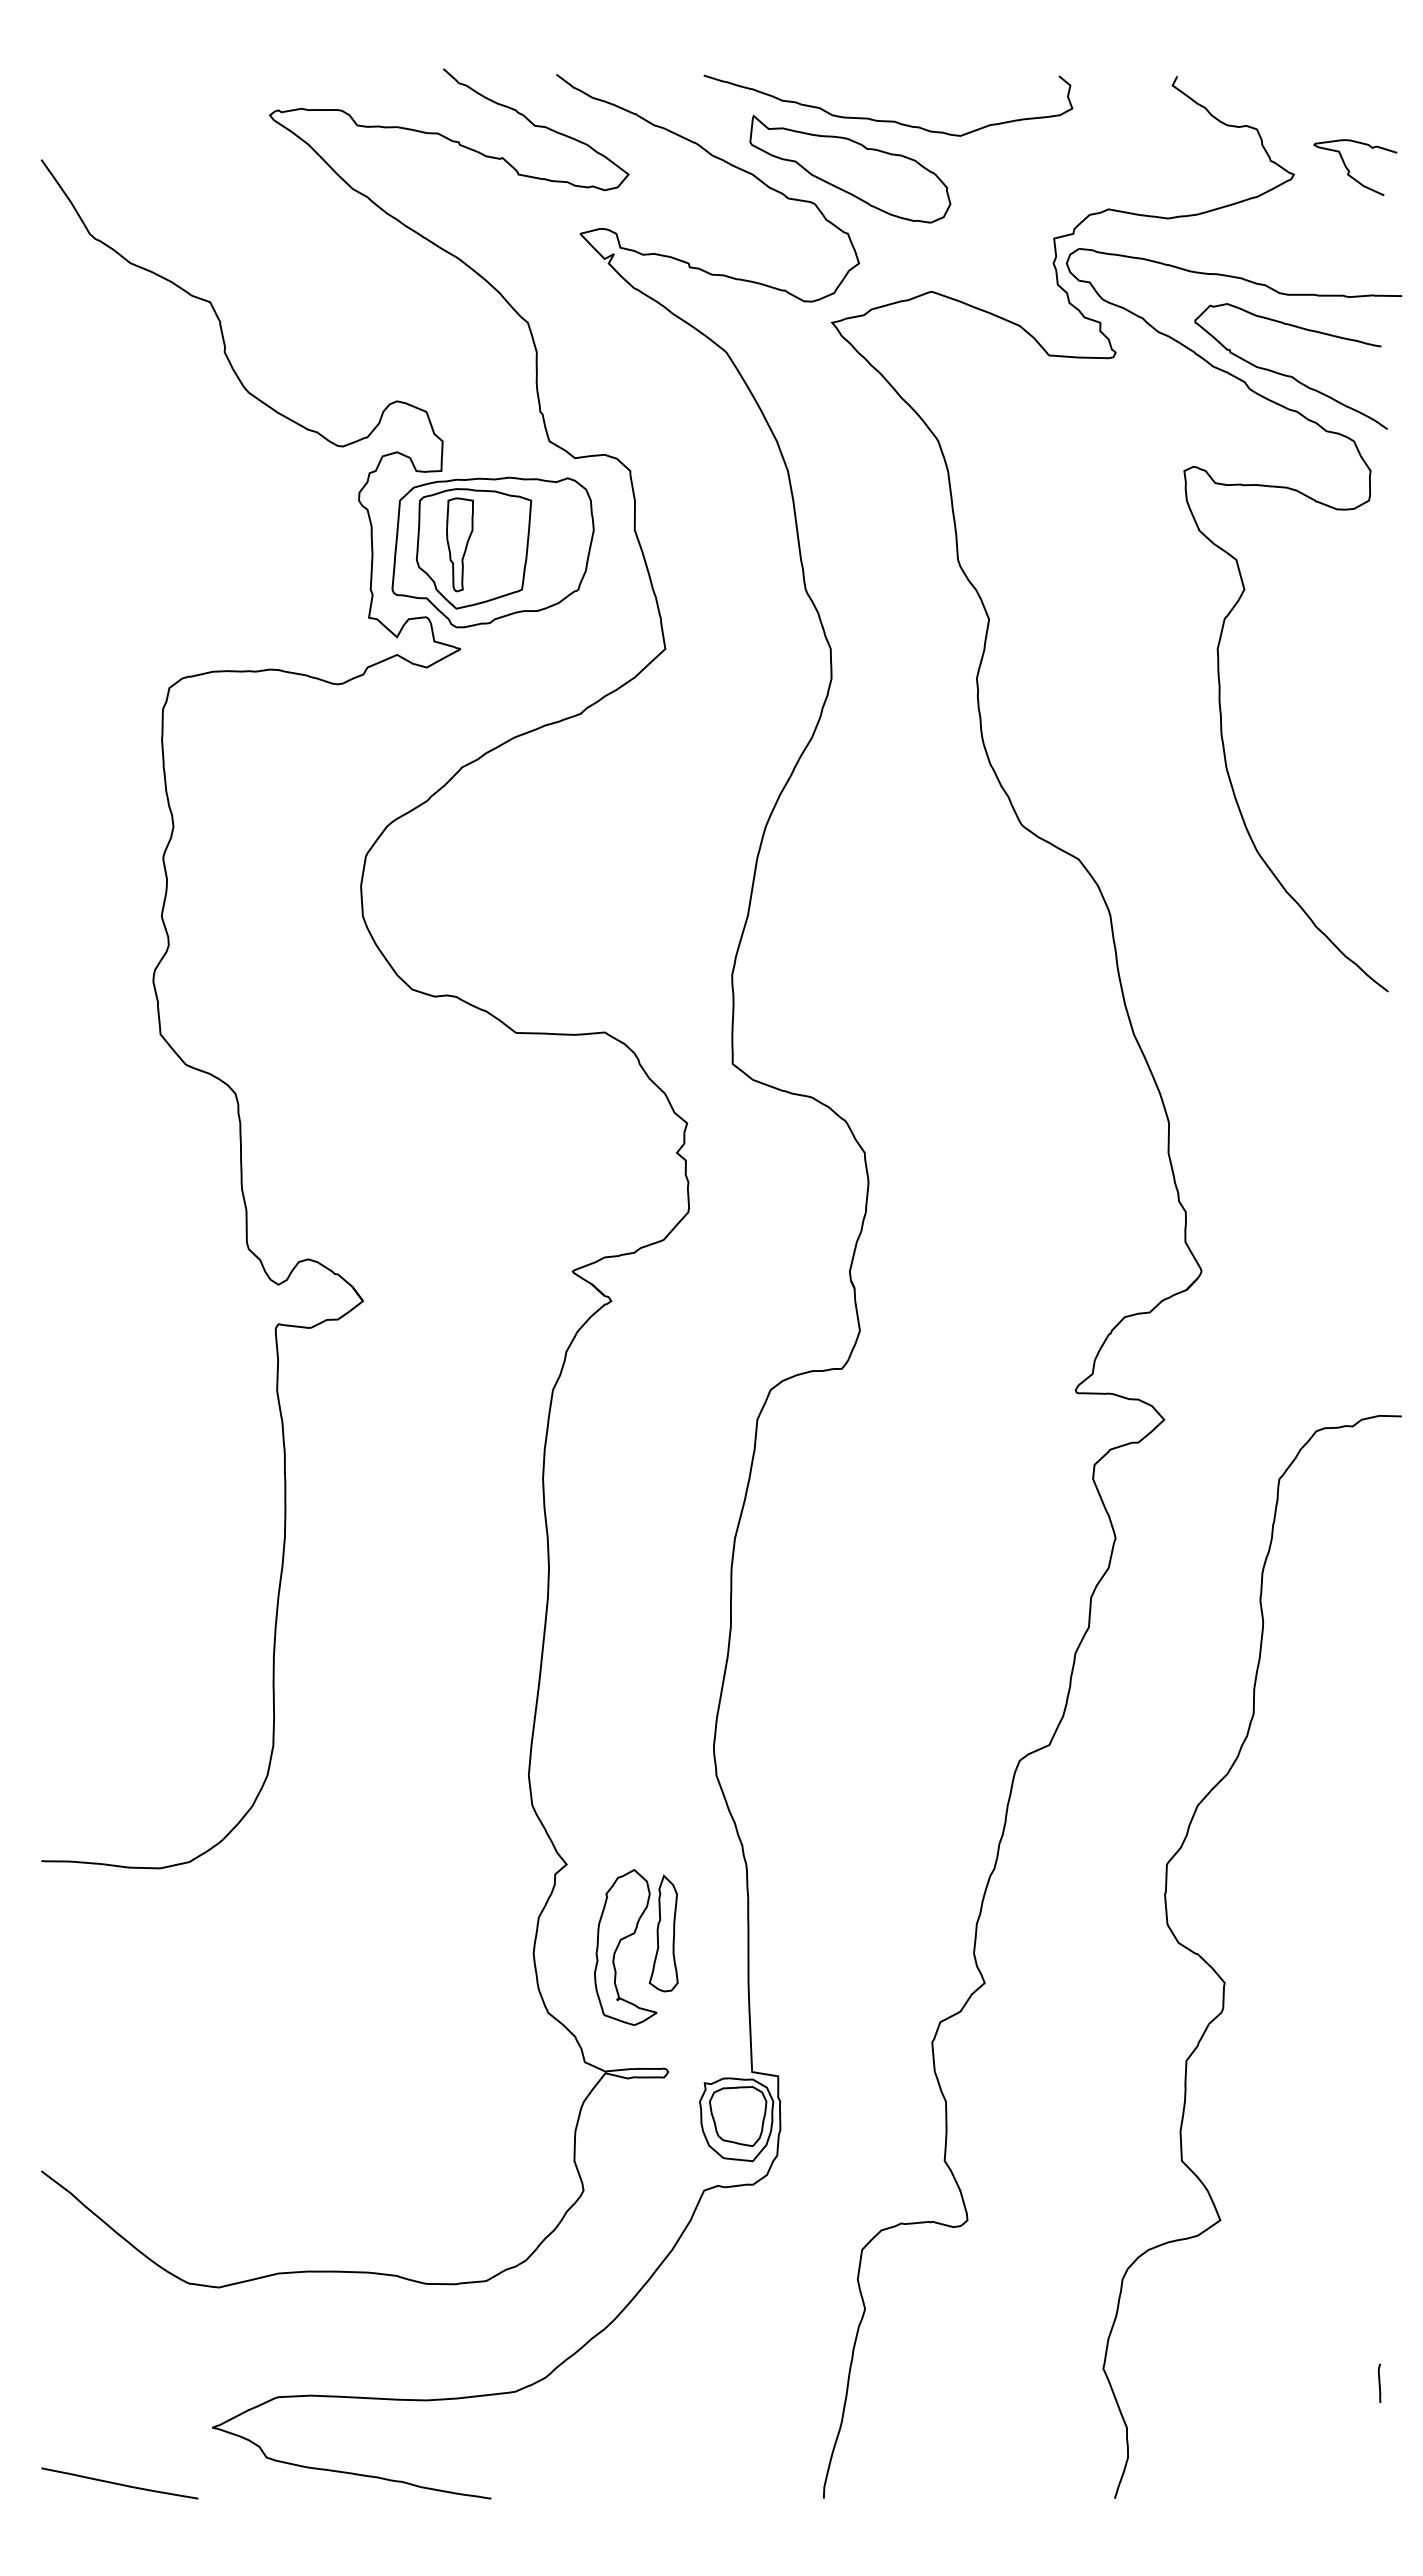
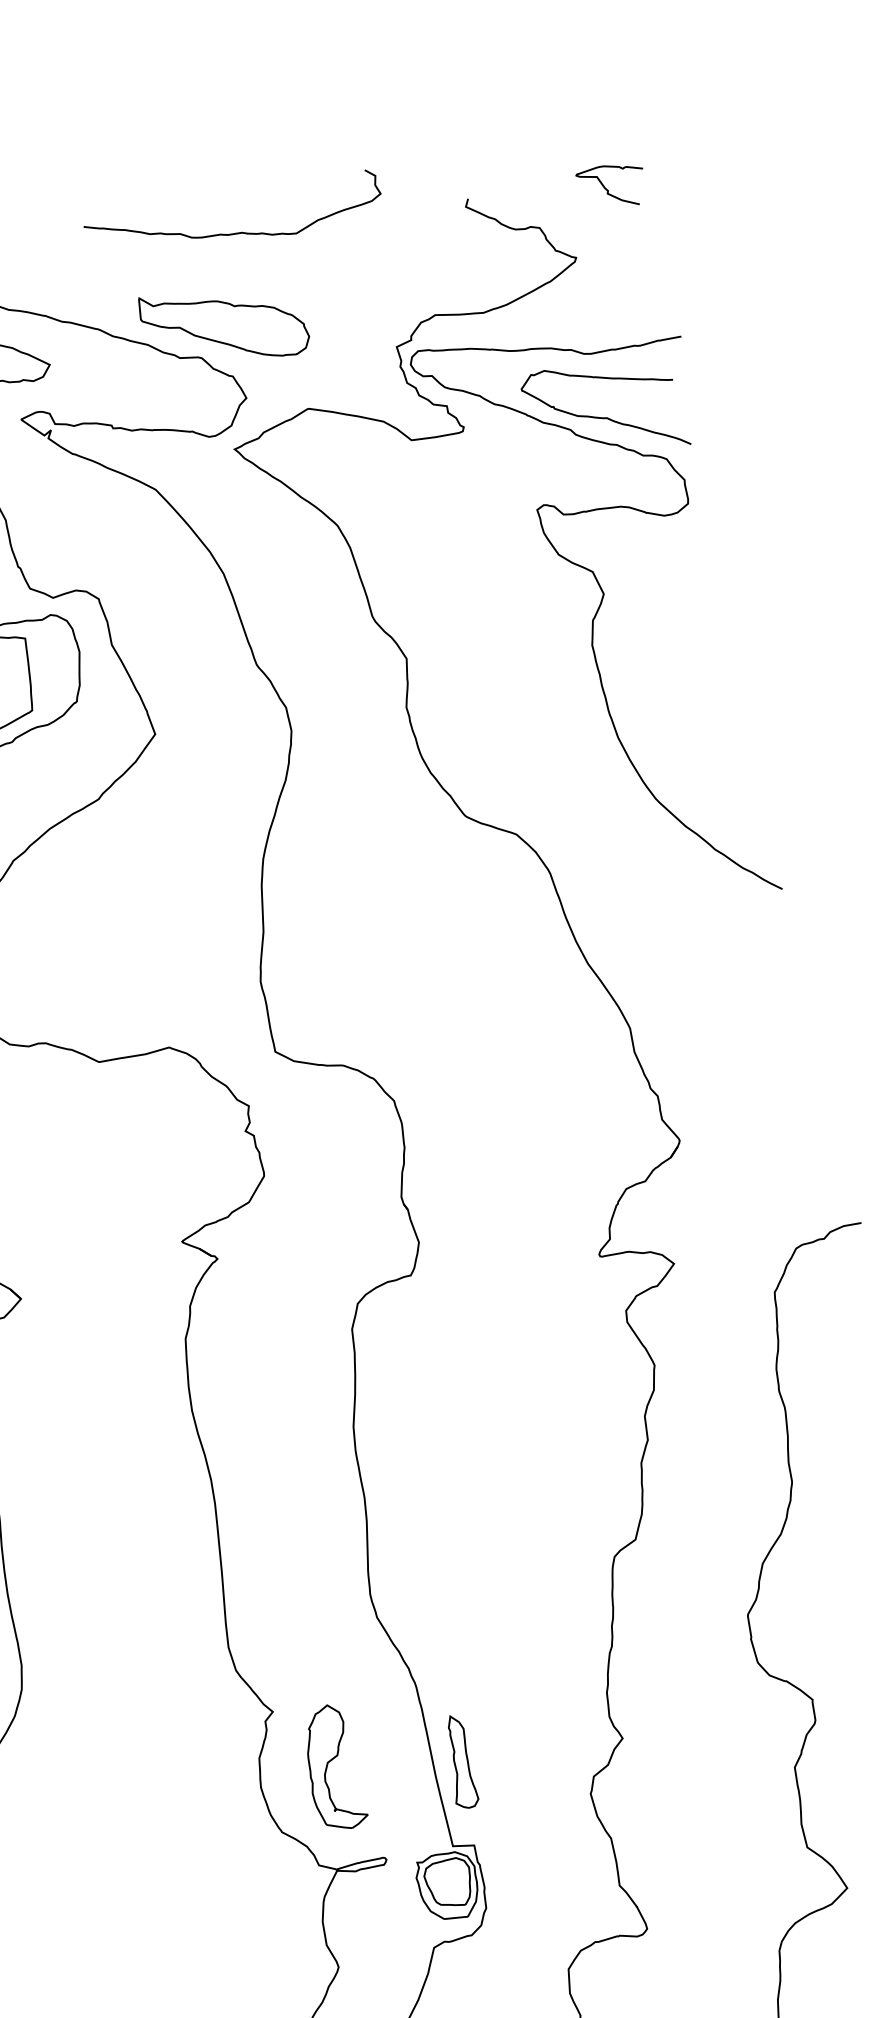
curve: (888, 120) -> (237, 232), moved
curve: (1349, 170) -> (608, 190), moved
part: (663, 1933) -> (459, 1762), moved

